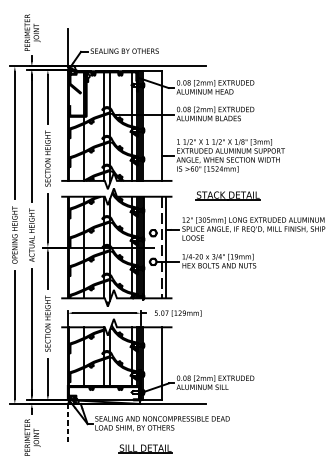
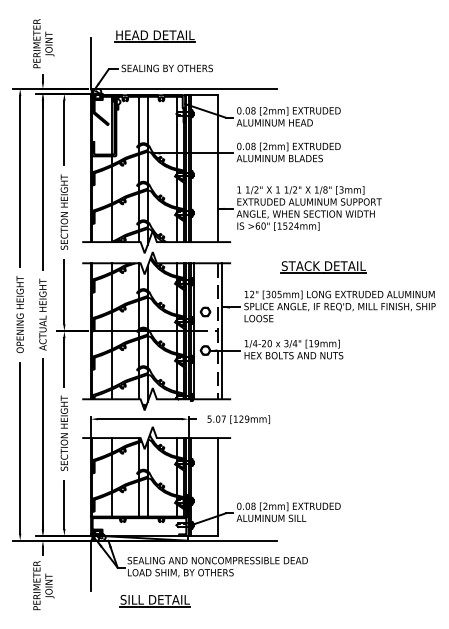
part: (115, 27) -> (154, 36), added
part: (228, 196) -> (323, 267), moved
line: (68, 423) -> (91, 566), dashed -> solid
part: (145, 449) -> (154, 601), moved

